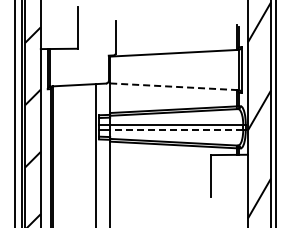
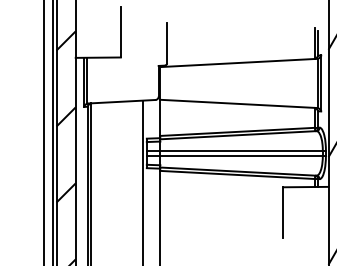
line: (174, 86) -> (238, 103), dashed -> solid
line: (176, 129) -> (241, 156), dashed -> solid

